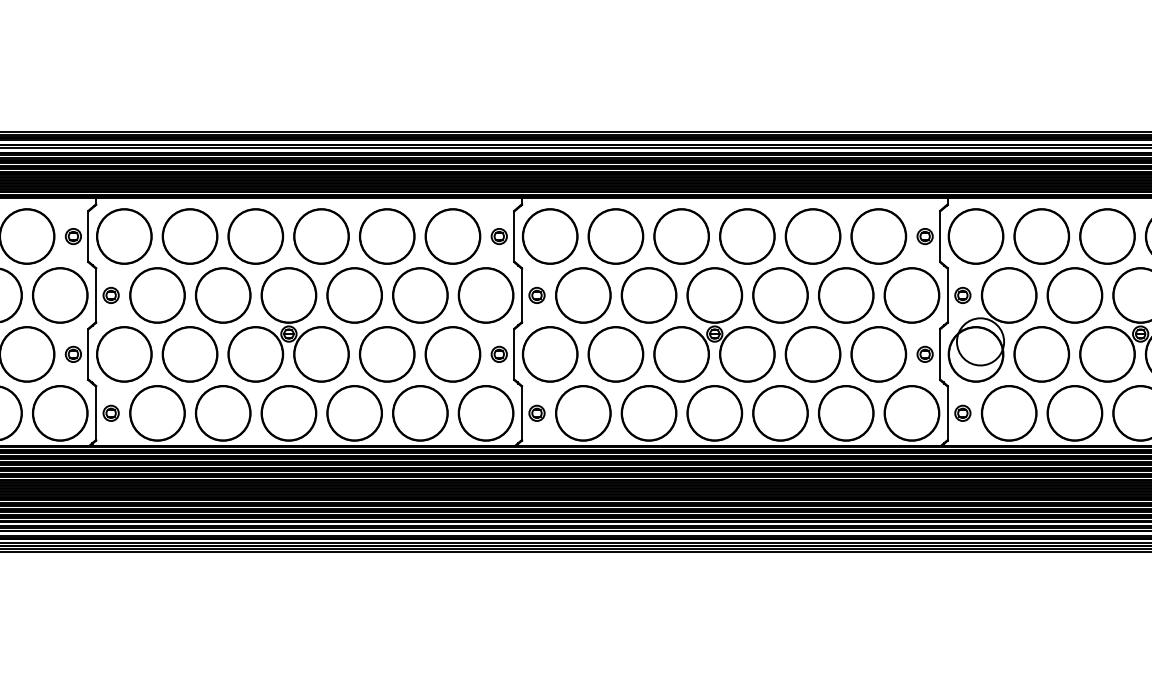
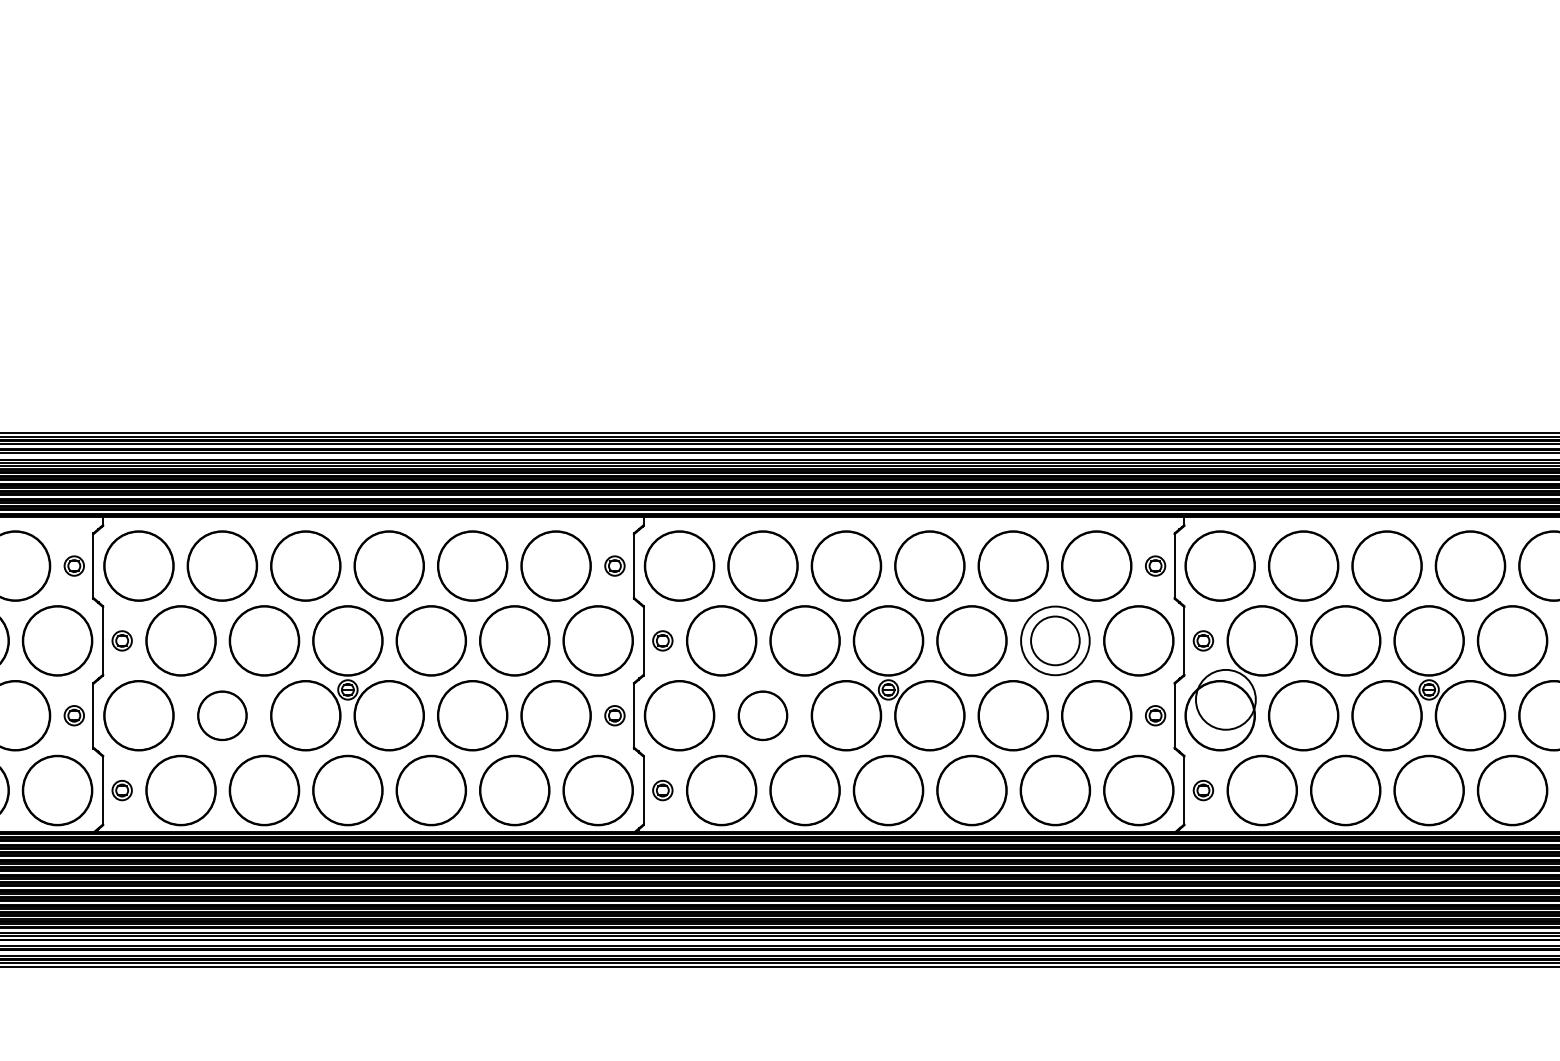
circle: (846, 295) -> (1055, 640), size x0.7
part: (190, 354) -> (222, 715), size x0.7
circle: (615, 354) -> (762, 715), size x0.7

